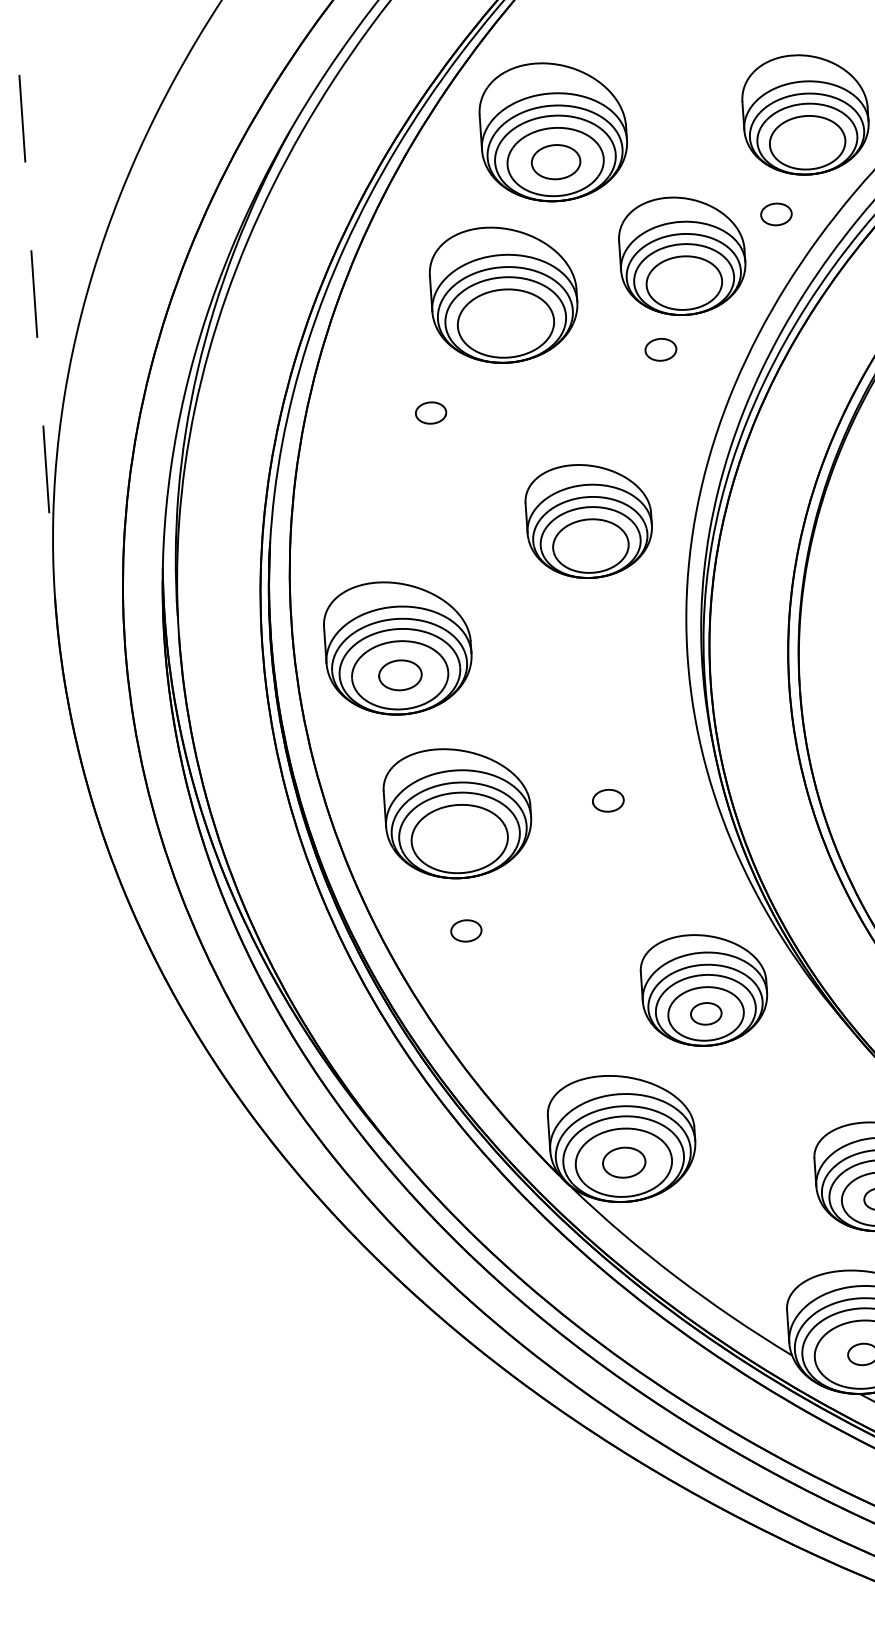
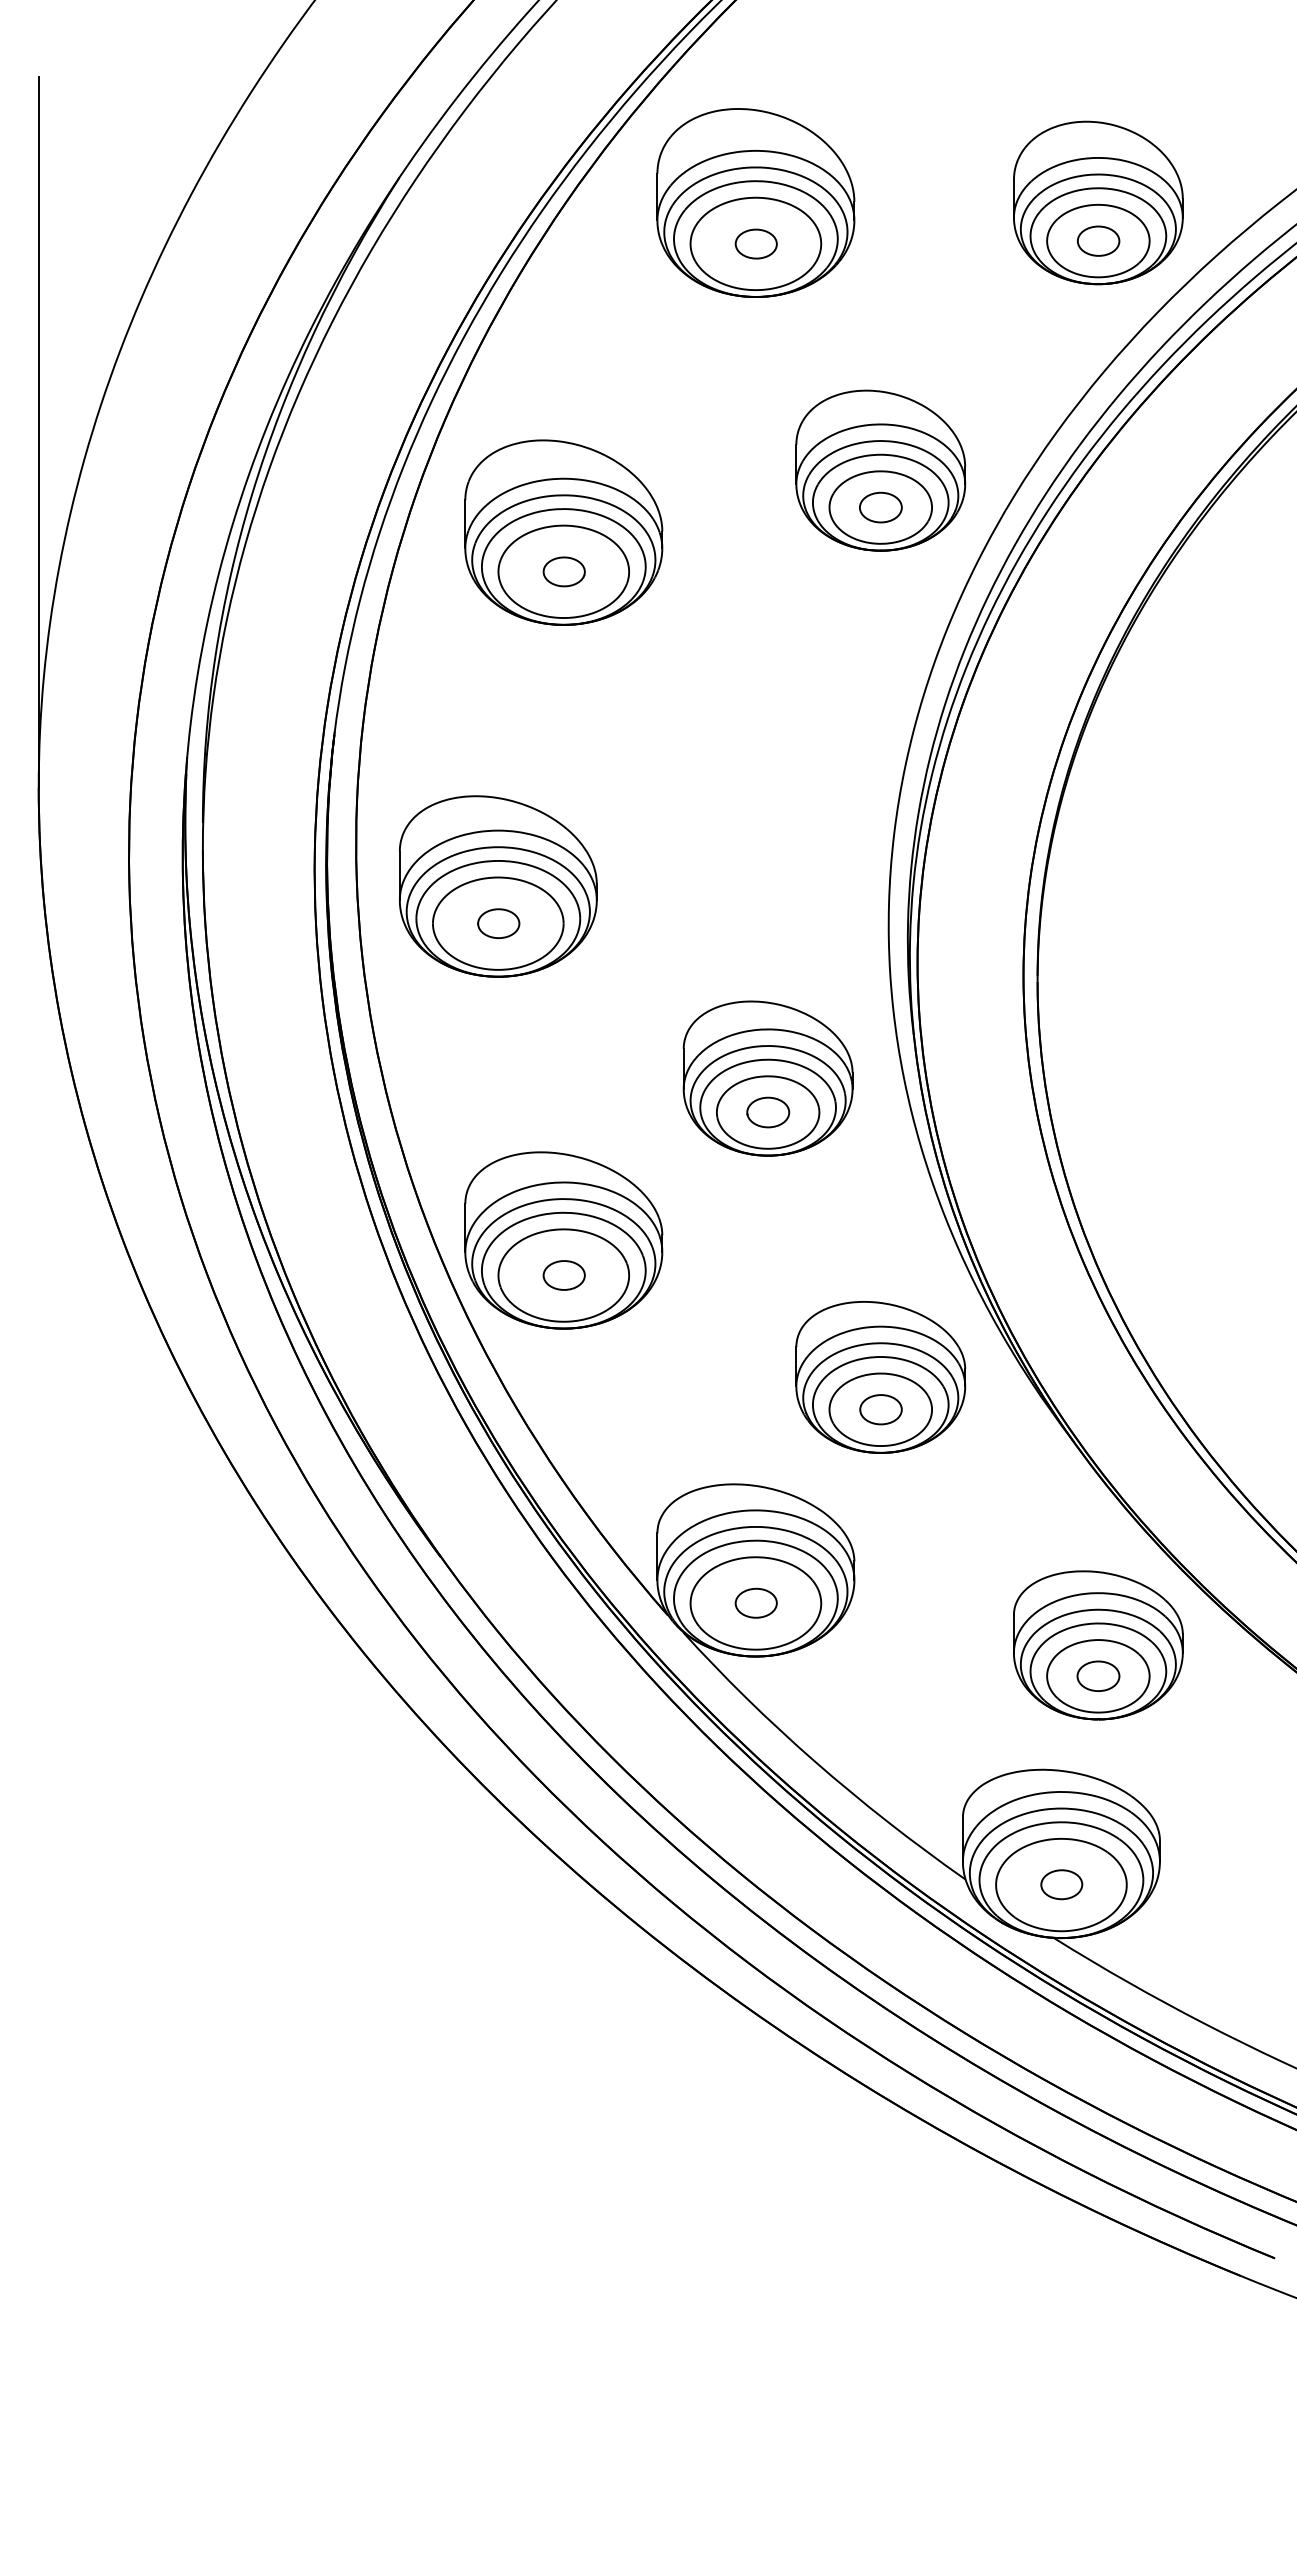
part: (555, 161) -> (755, 243), size x0.62
part: (776, 213) -> (1098, 240), moved
part: (682, 255) -> (880, 470), moved
part: (503, 294) -> (563, 532), moved
line: (37, 336) -> (38, 432), dashed -> solid
part: (588, 521) -> (767, 1078), moved
part: (400, 675) -> (498, 923), size x0.71
part: (457, 813) -> (563, 1240), moved
part: (623, 1162) -> (755, 1602), size x0.71

